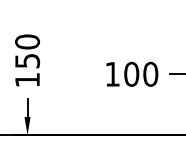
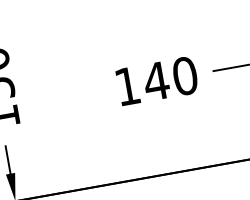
text: (131, 73) -> (155, 80), 100 -> 140

